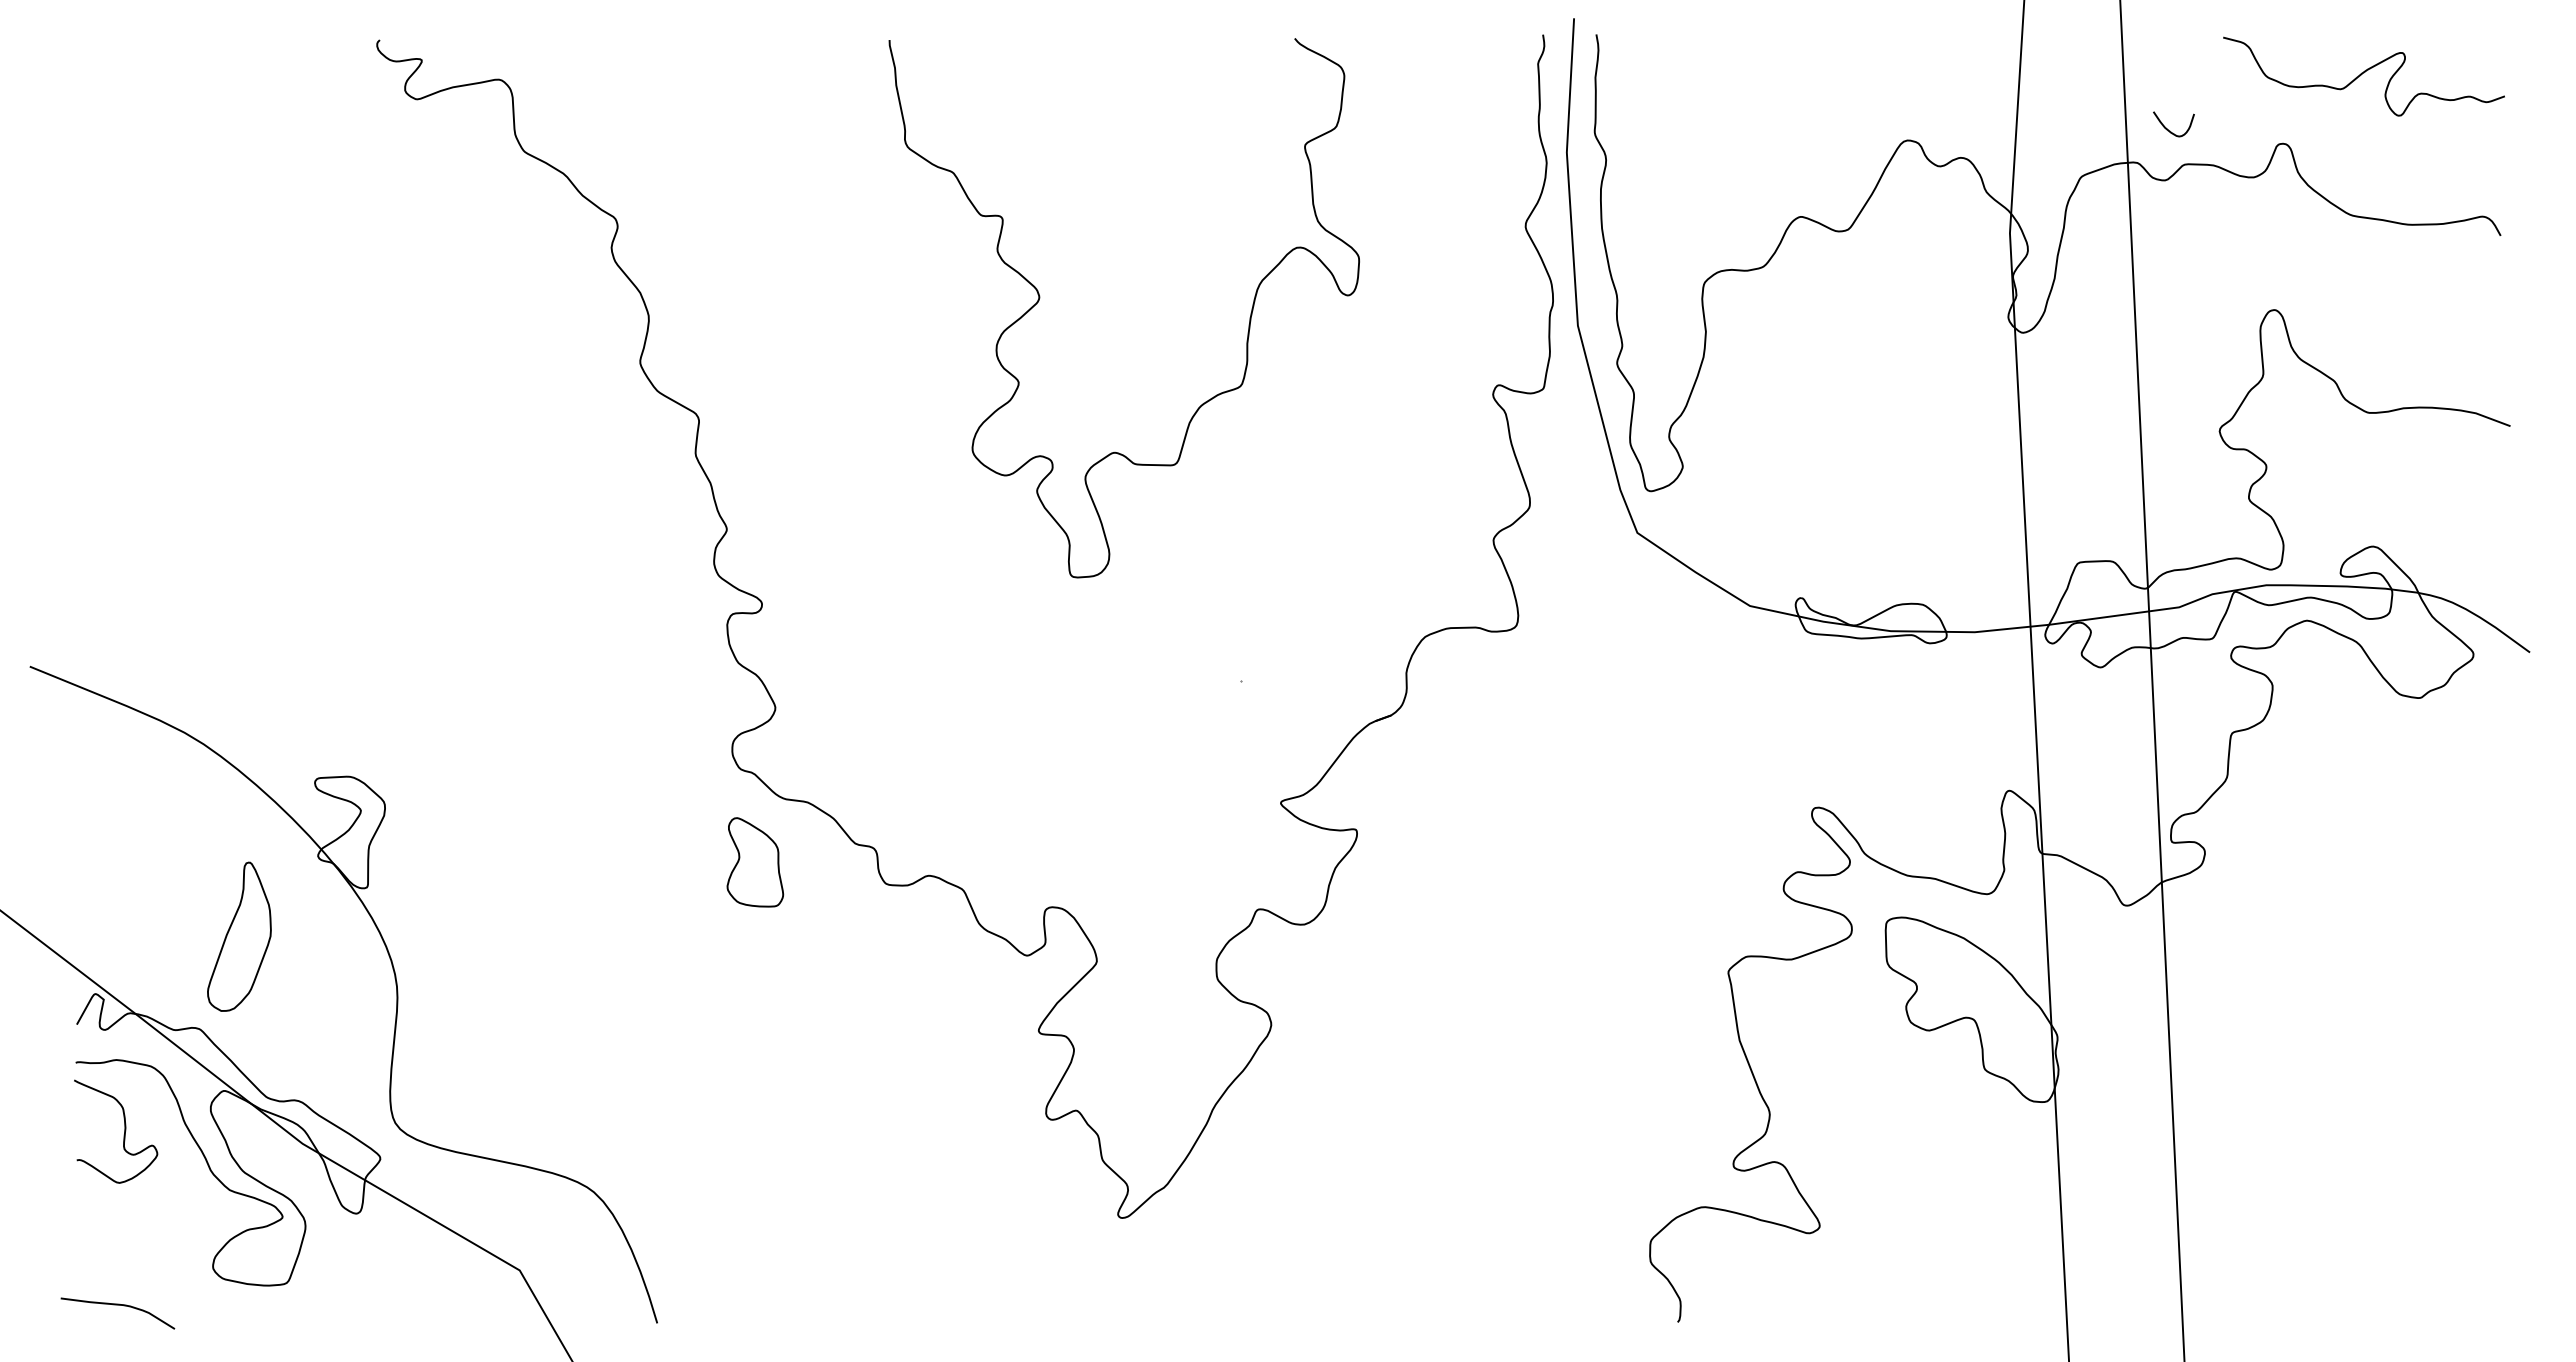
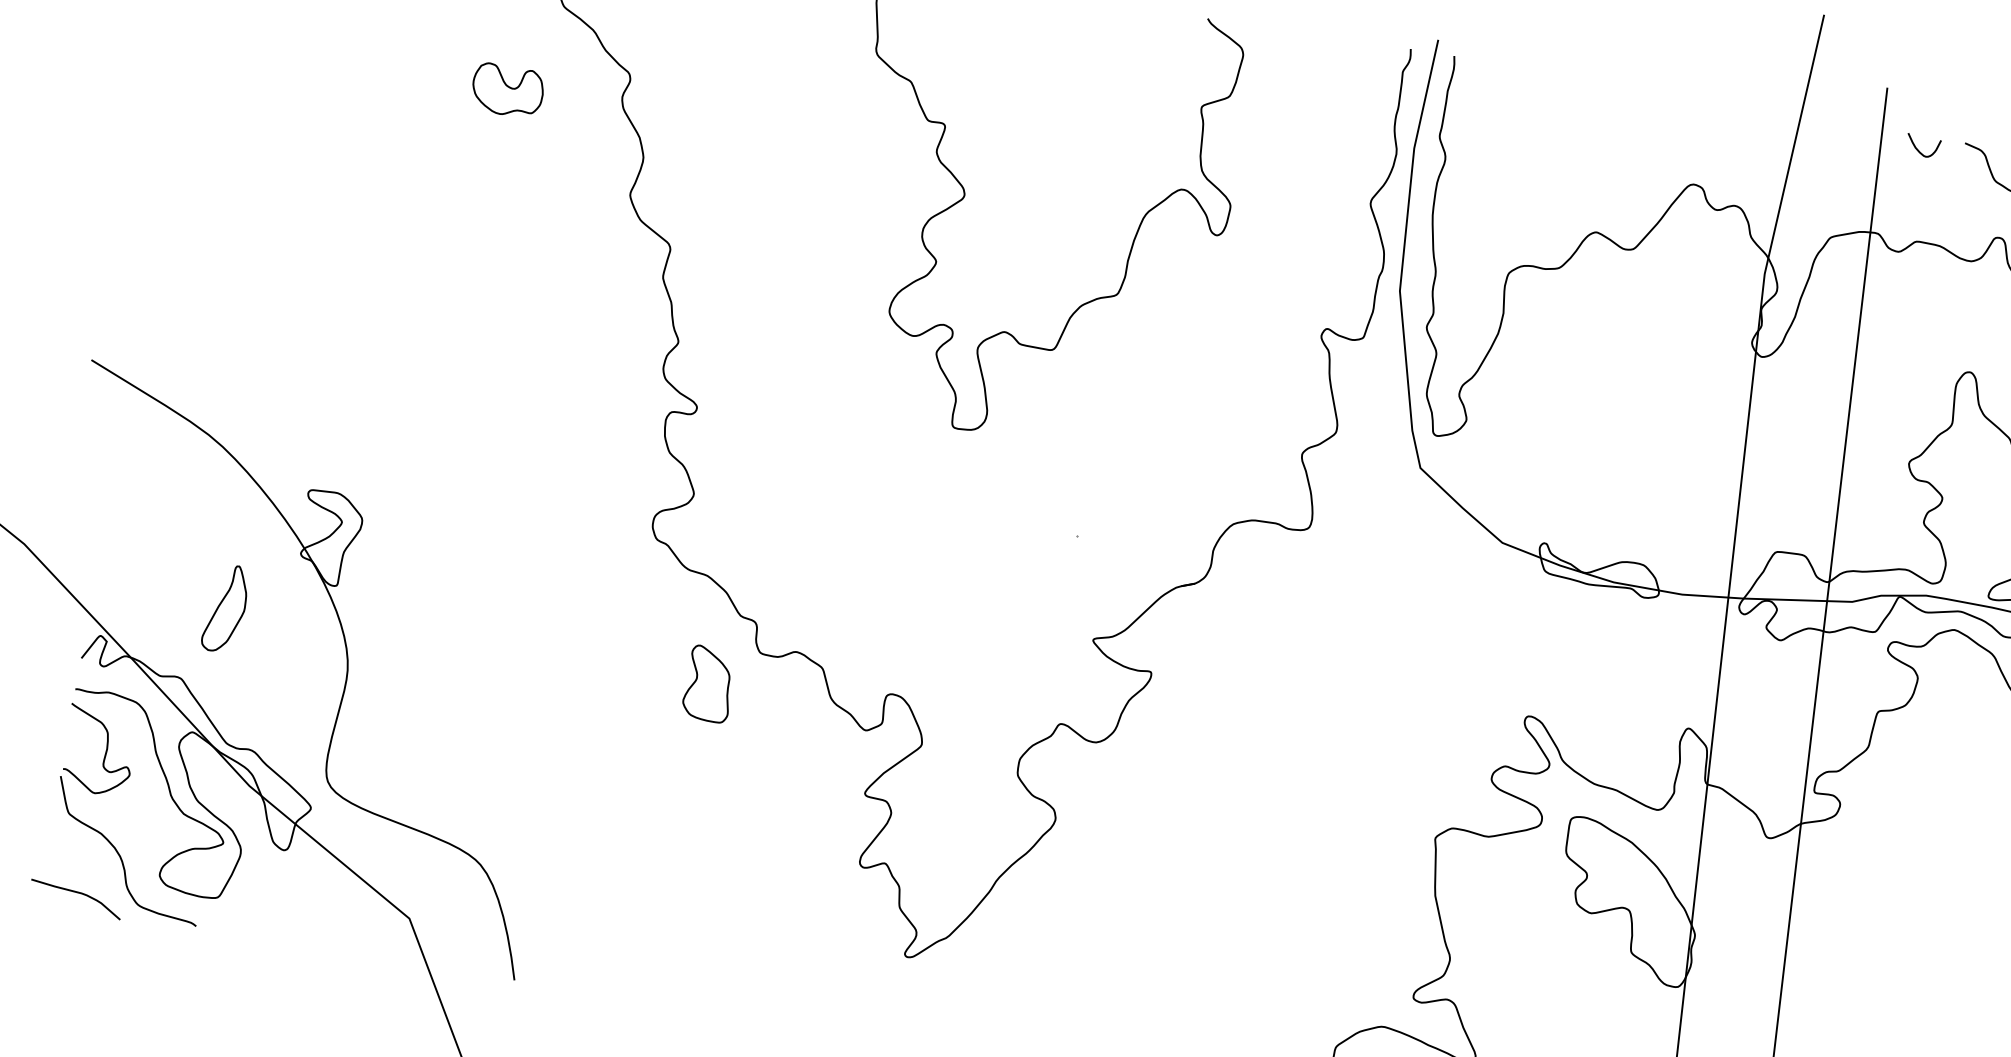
curve: (2170, 130) -> (1919, 150), moved
part: (473, 262) -> (507, 90), added
part: (755, 862) -> (709, 684), moved
part: (239, 936) -> (225, 608), size x0.71
curve: (162, 1252) -> (120, 855), added

